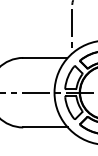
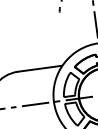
line: (71, 31) -> (62, 39), removed

